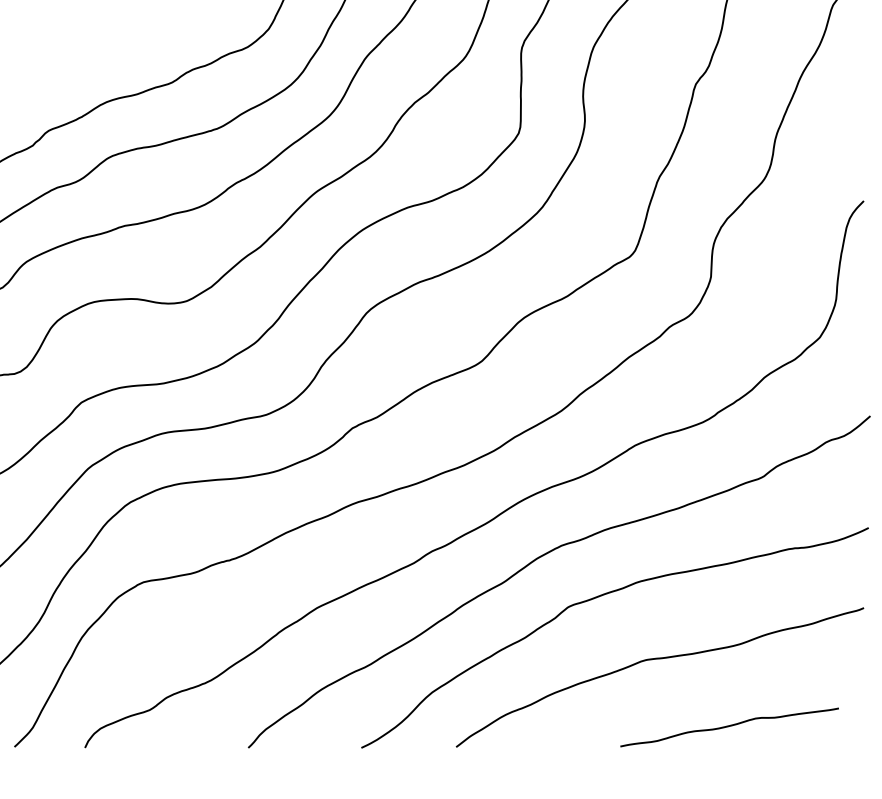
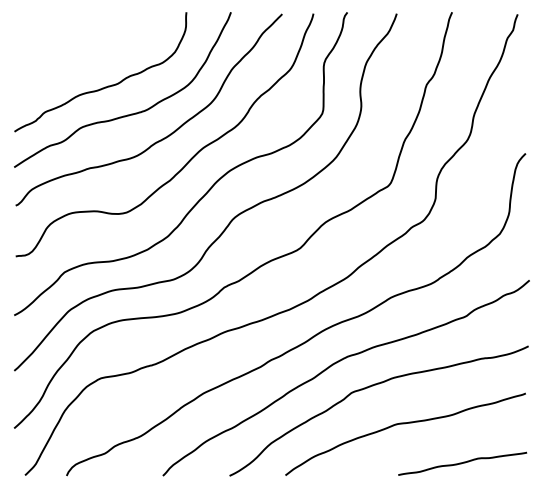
curve: (729, 726) -> (462, 463), moved

